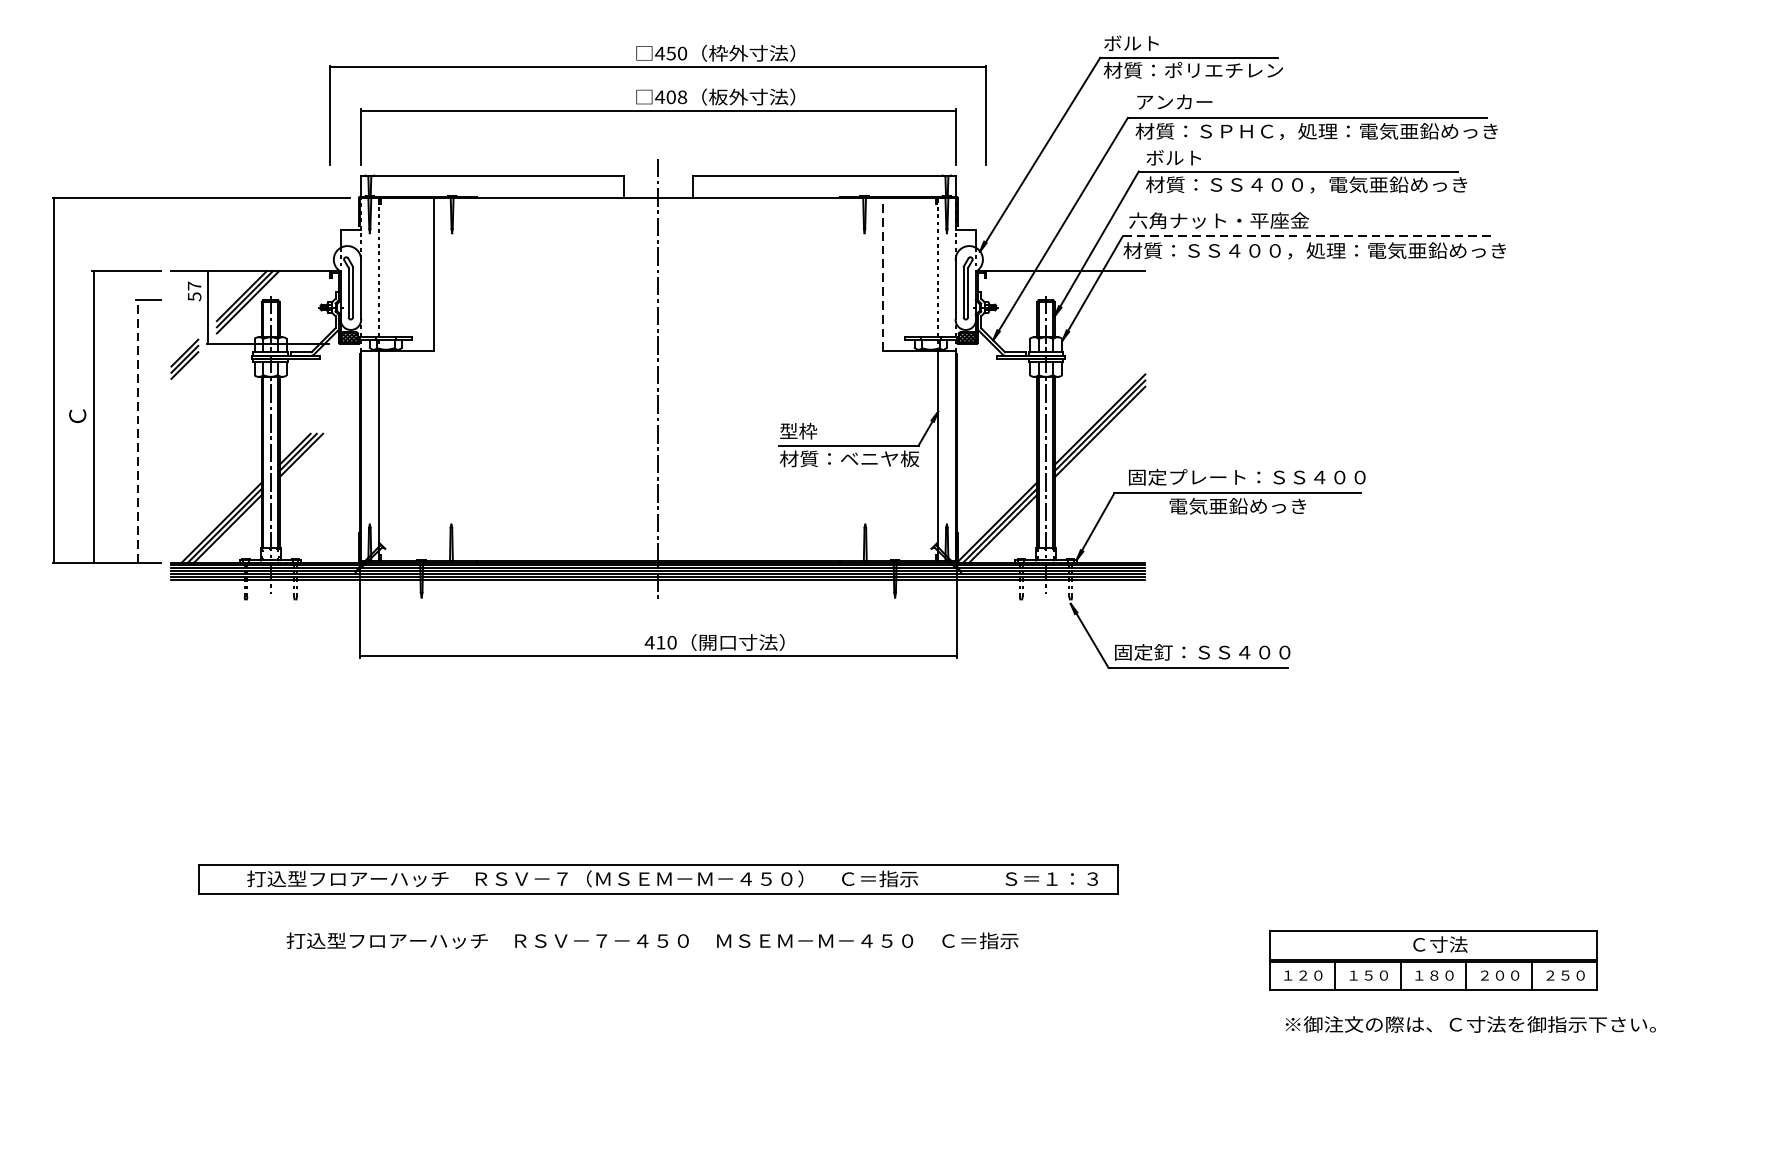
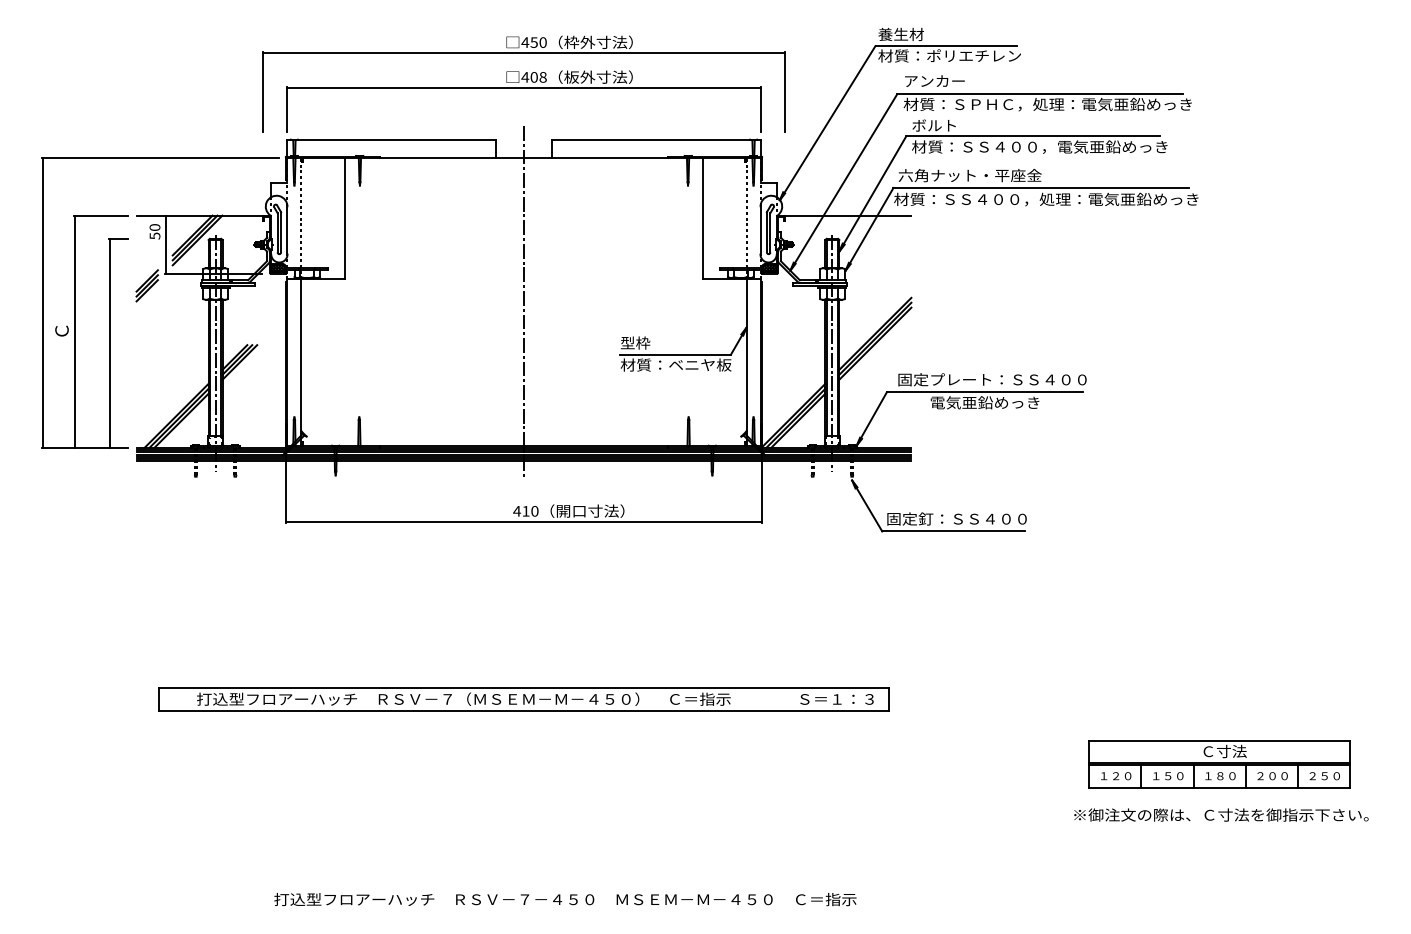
text: (1131, 43) -> (900, 34), ボルト -> 養生材
line: (1308, 236) -> (1041, 188), dashed -> solid
line: (882, 274) -> (702, 218), dashed -> solid
text: (193, 285) -> (154, 227), 57 -> 50
line: (137, 430) -> (109, 342), dashed -> solid
text: (652, 940) -> (565, 899), moved
part: (1433, 960) -> (1219, 764), moved
text: (1470, 1023) -> (1221, 814), moved

